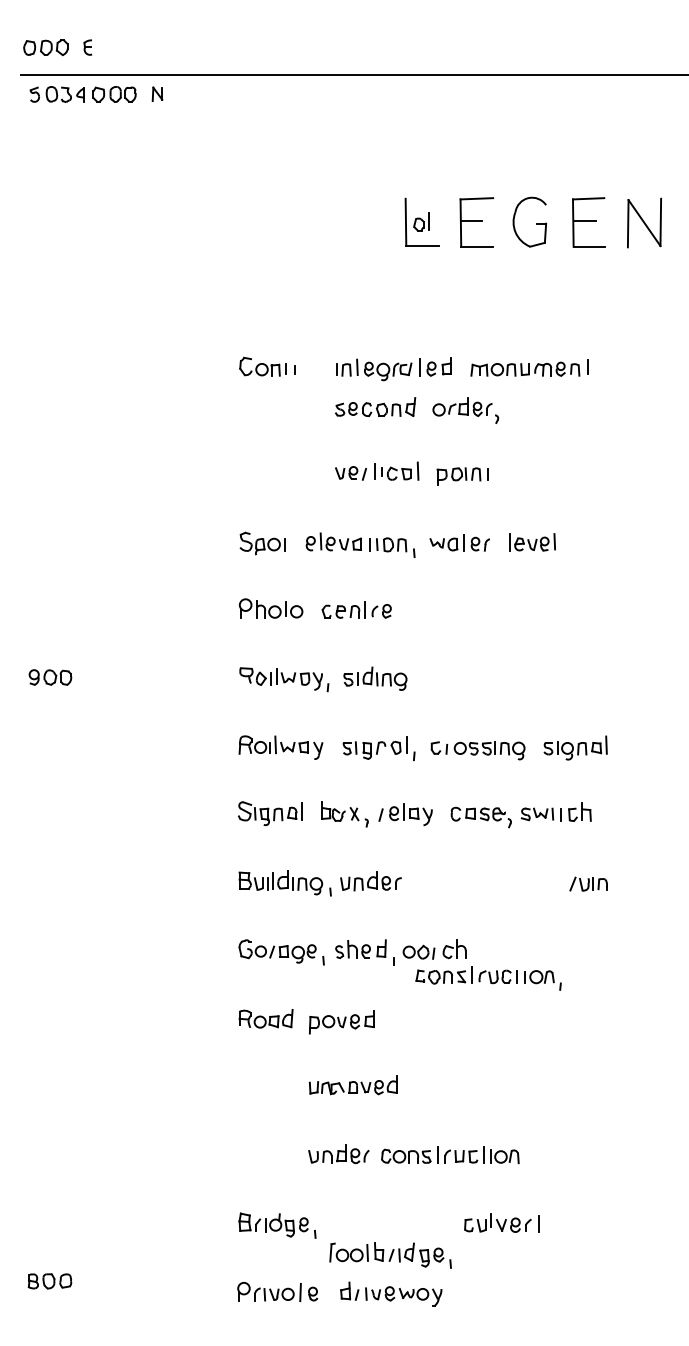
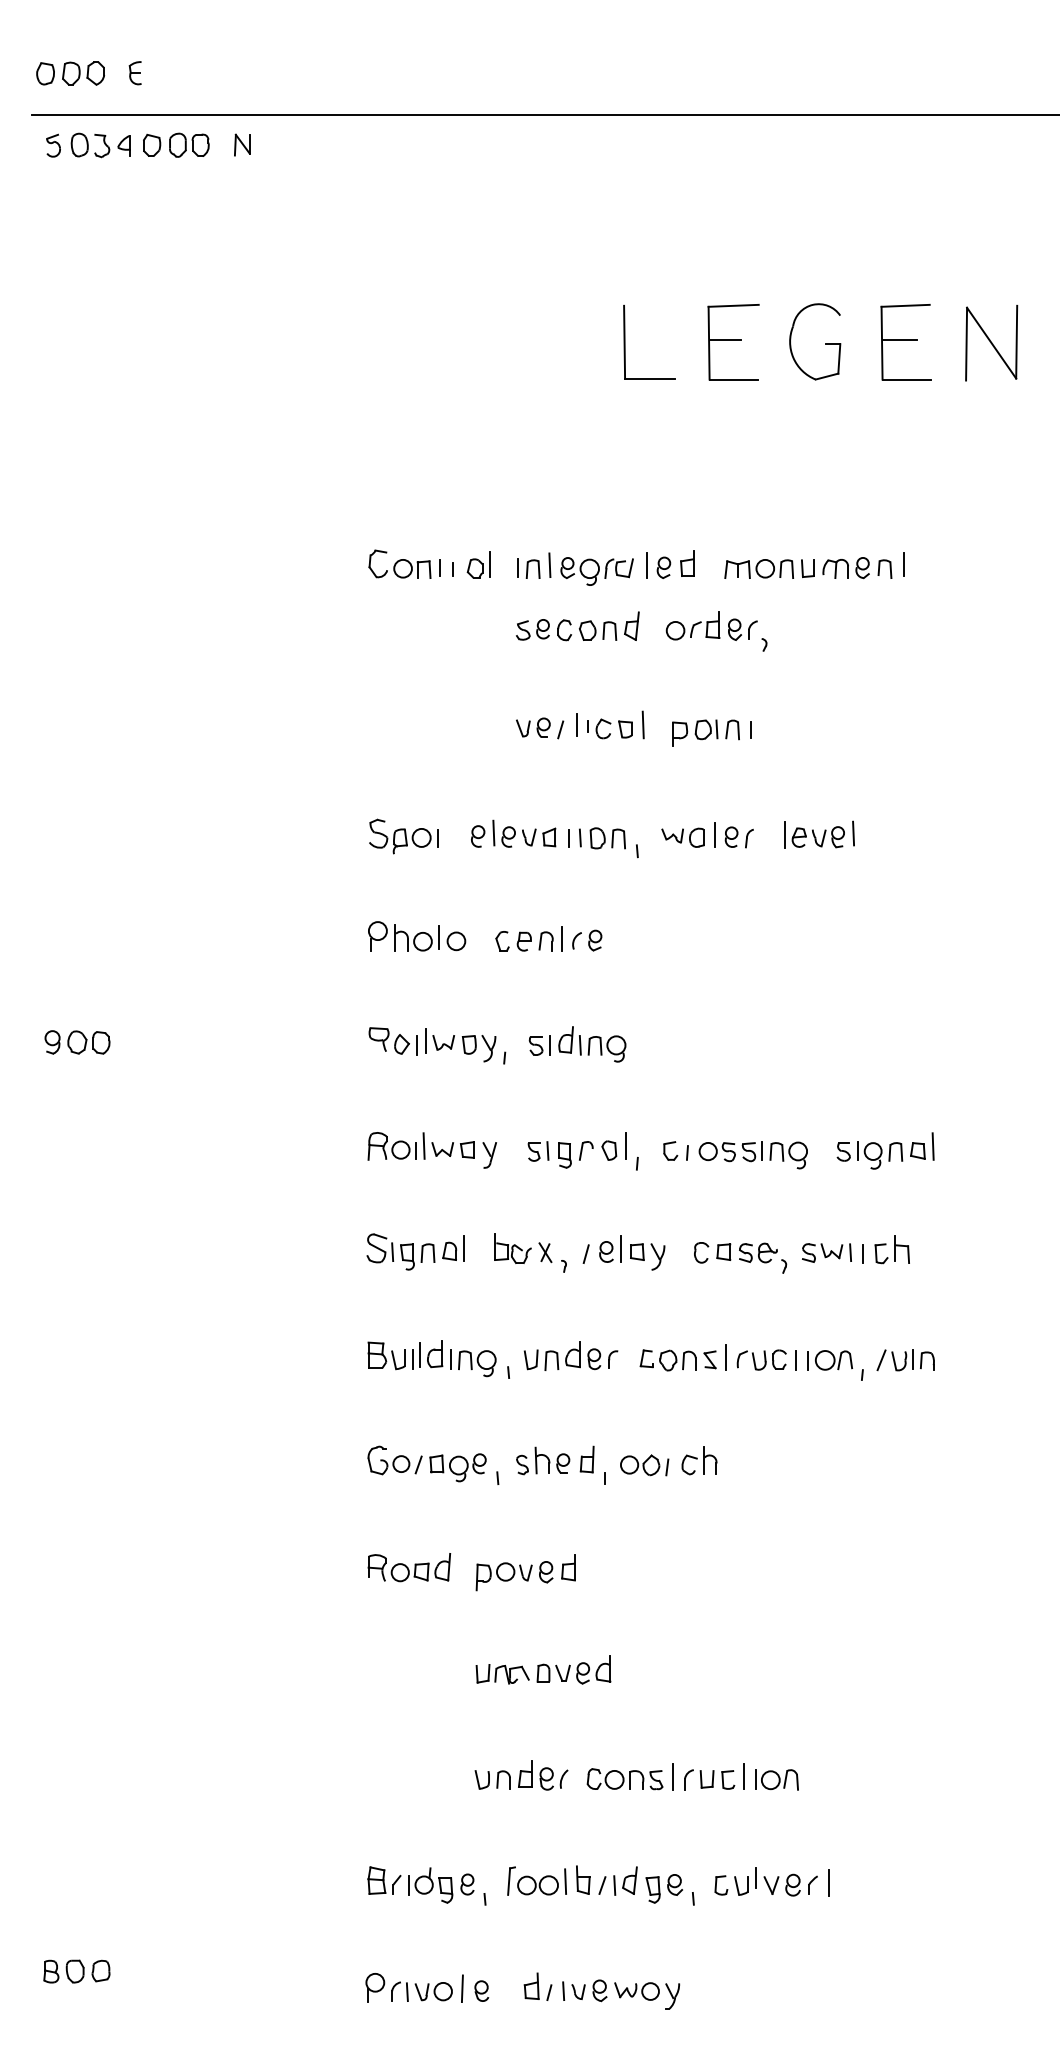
part: (421, 221) -> (479, 563), moved
part: (488, 978) -> (751, 1362), moved
part: (390, 1255) -> (600, 1885), moved

